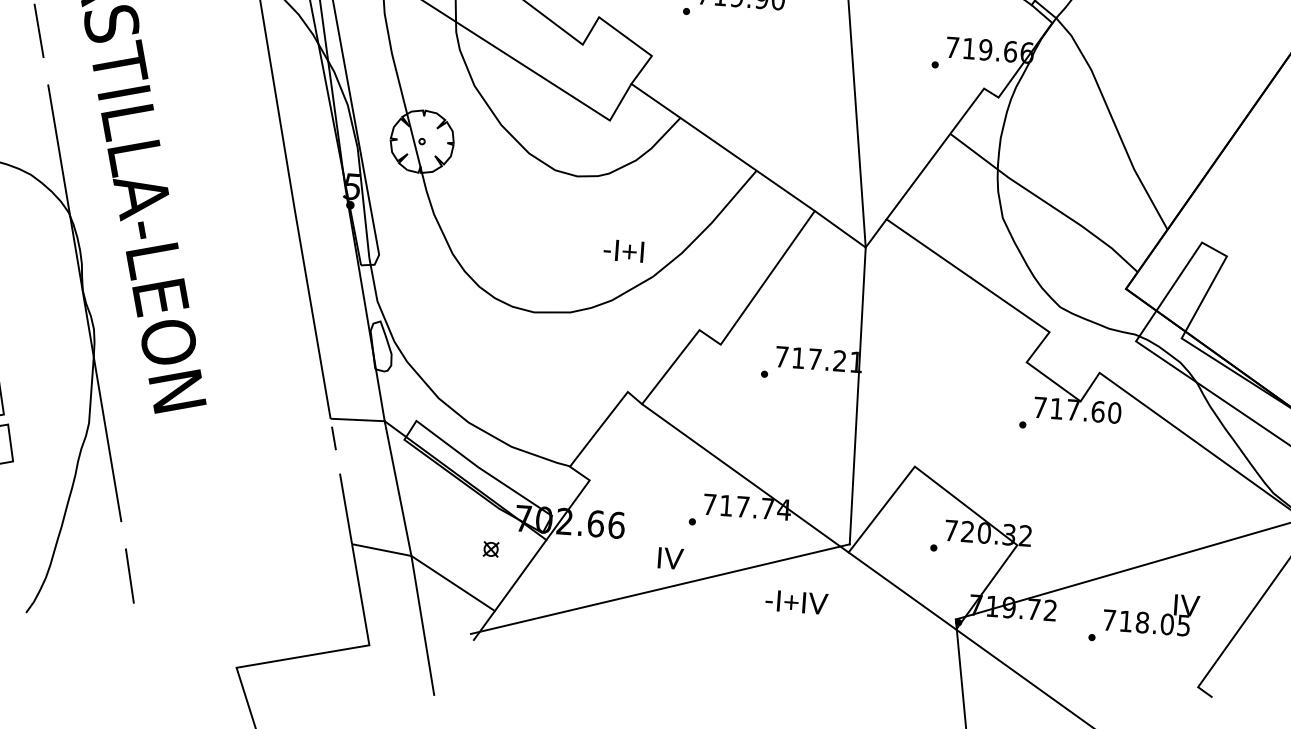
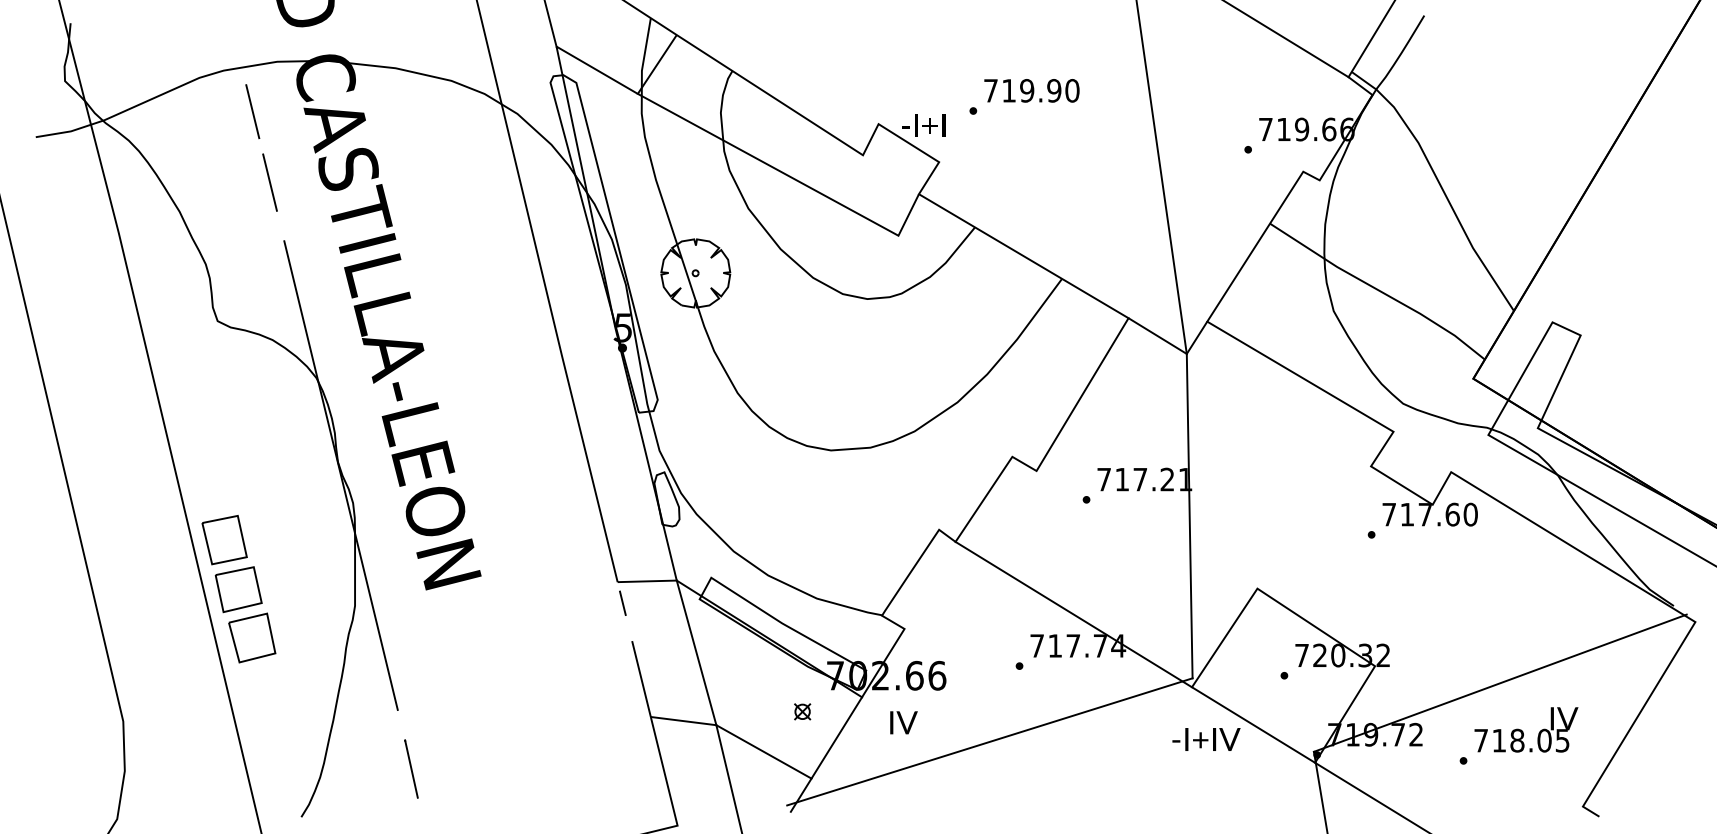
text: (623, 250) -> (923, 125), moved
text: (670, 558) -> (903, 722), moved
text: (796, 602) -> (1206, 739), moved

